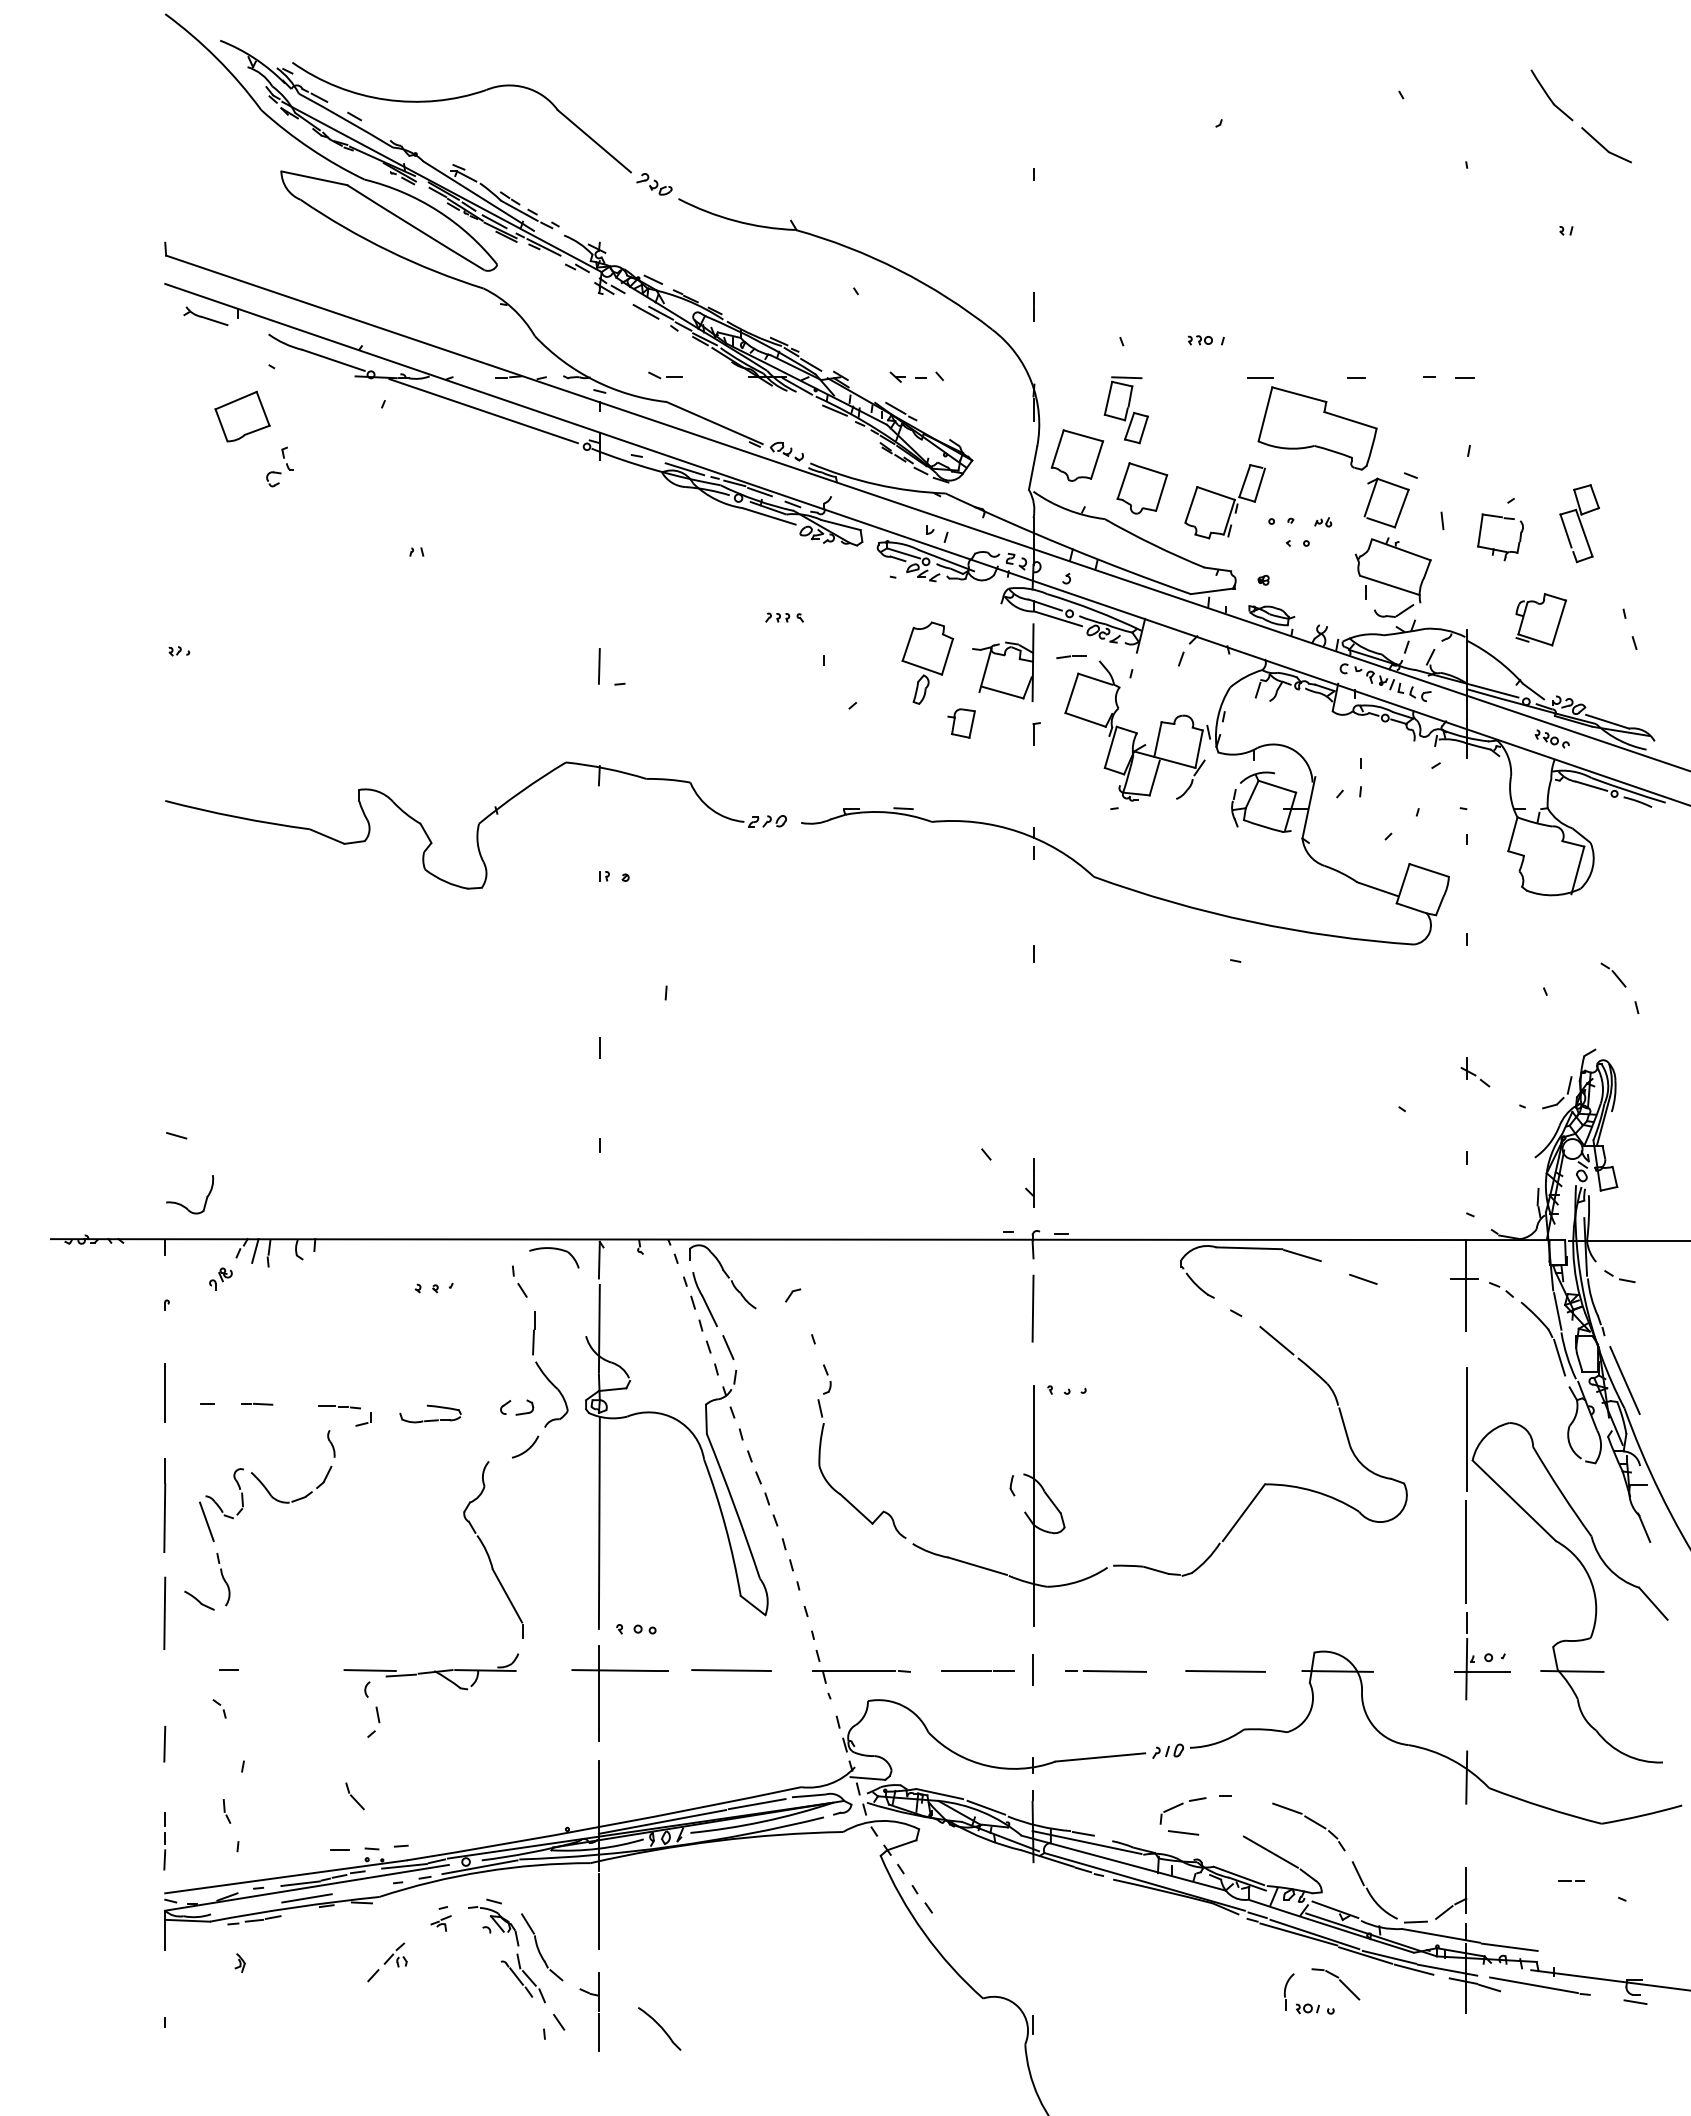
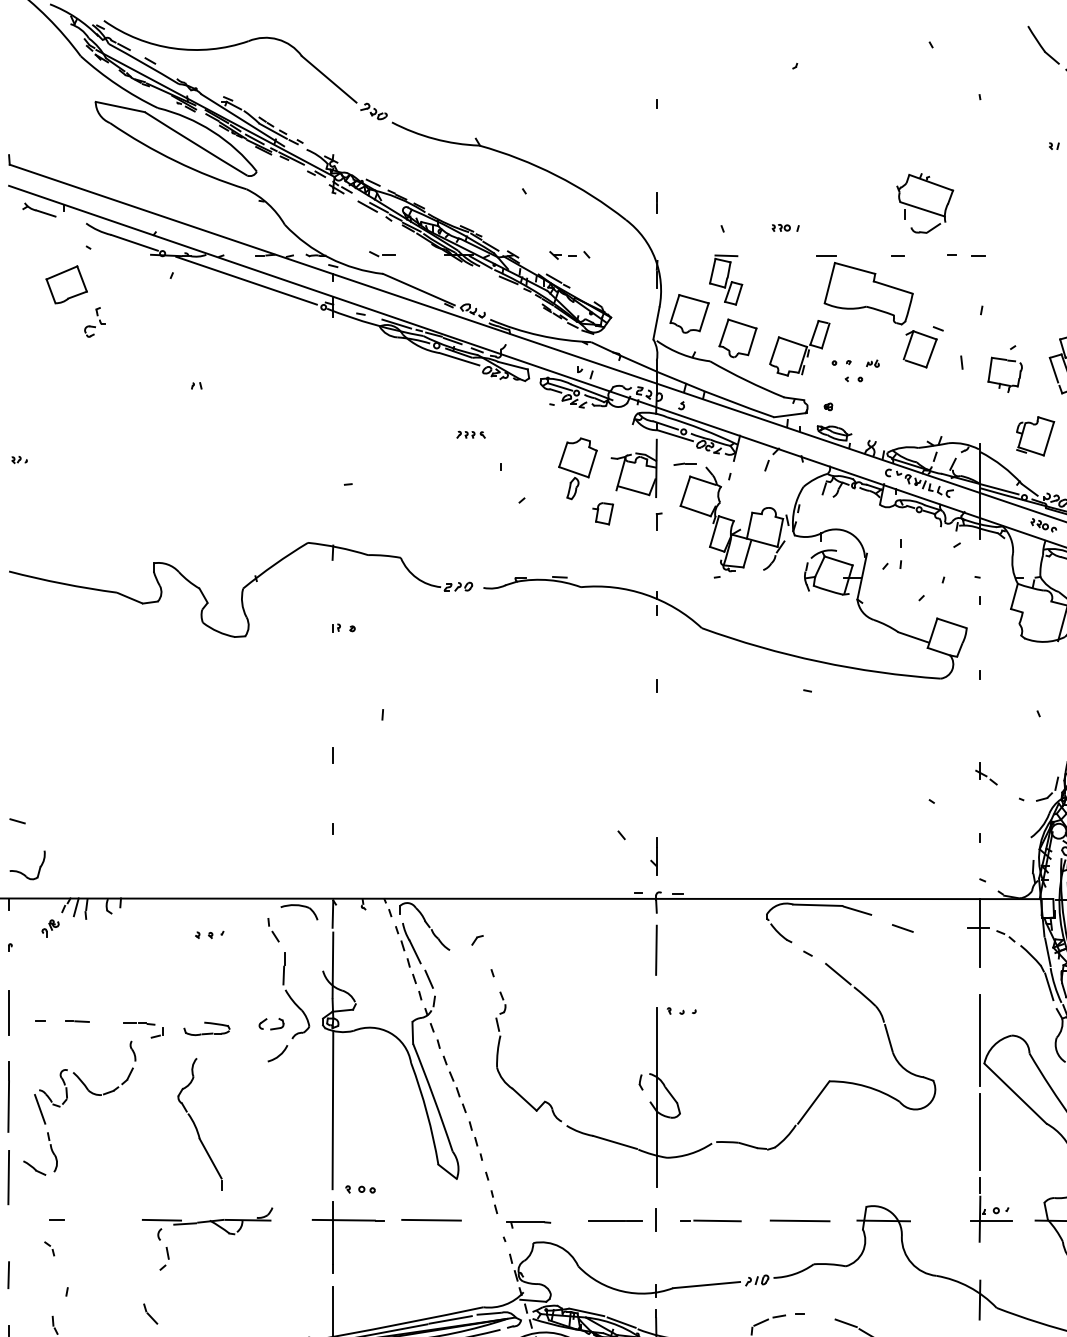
part: (1392, 577) -> (924, 203), moved
line: (598, 666) -> (332, 471), removed
part: (487, 1551) -> (195, 1125), moved
part: (861, 1676) -> (528, 1224), size x0.6

